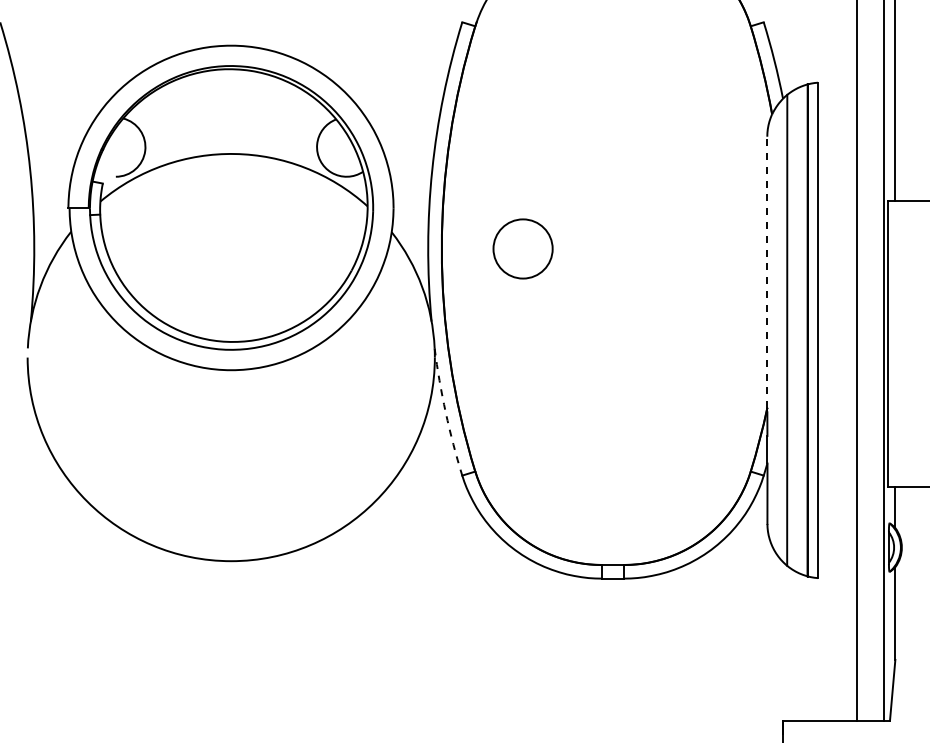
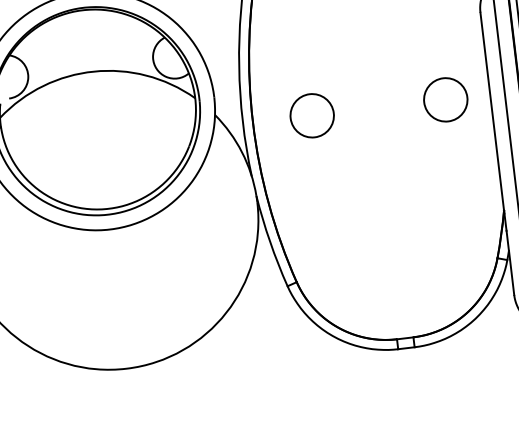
circle: (705, 248) -> (445, 99), added
line: (767, 272) -> (492, 111), dashed -> solid
arc: (445, 412) -> (269, 241), dashed -> solid

